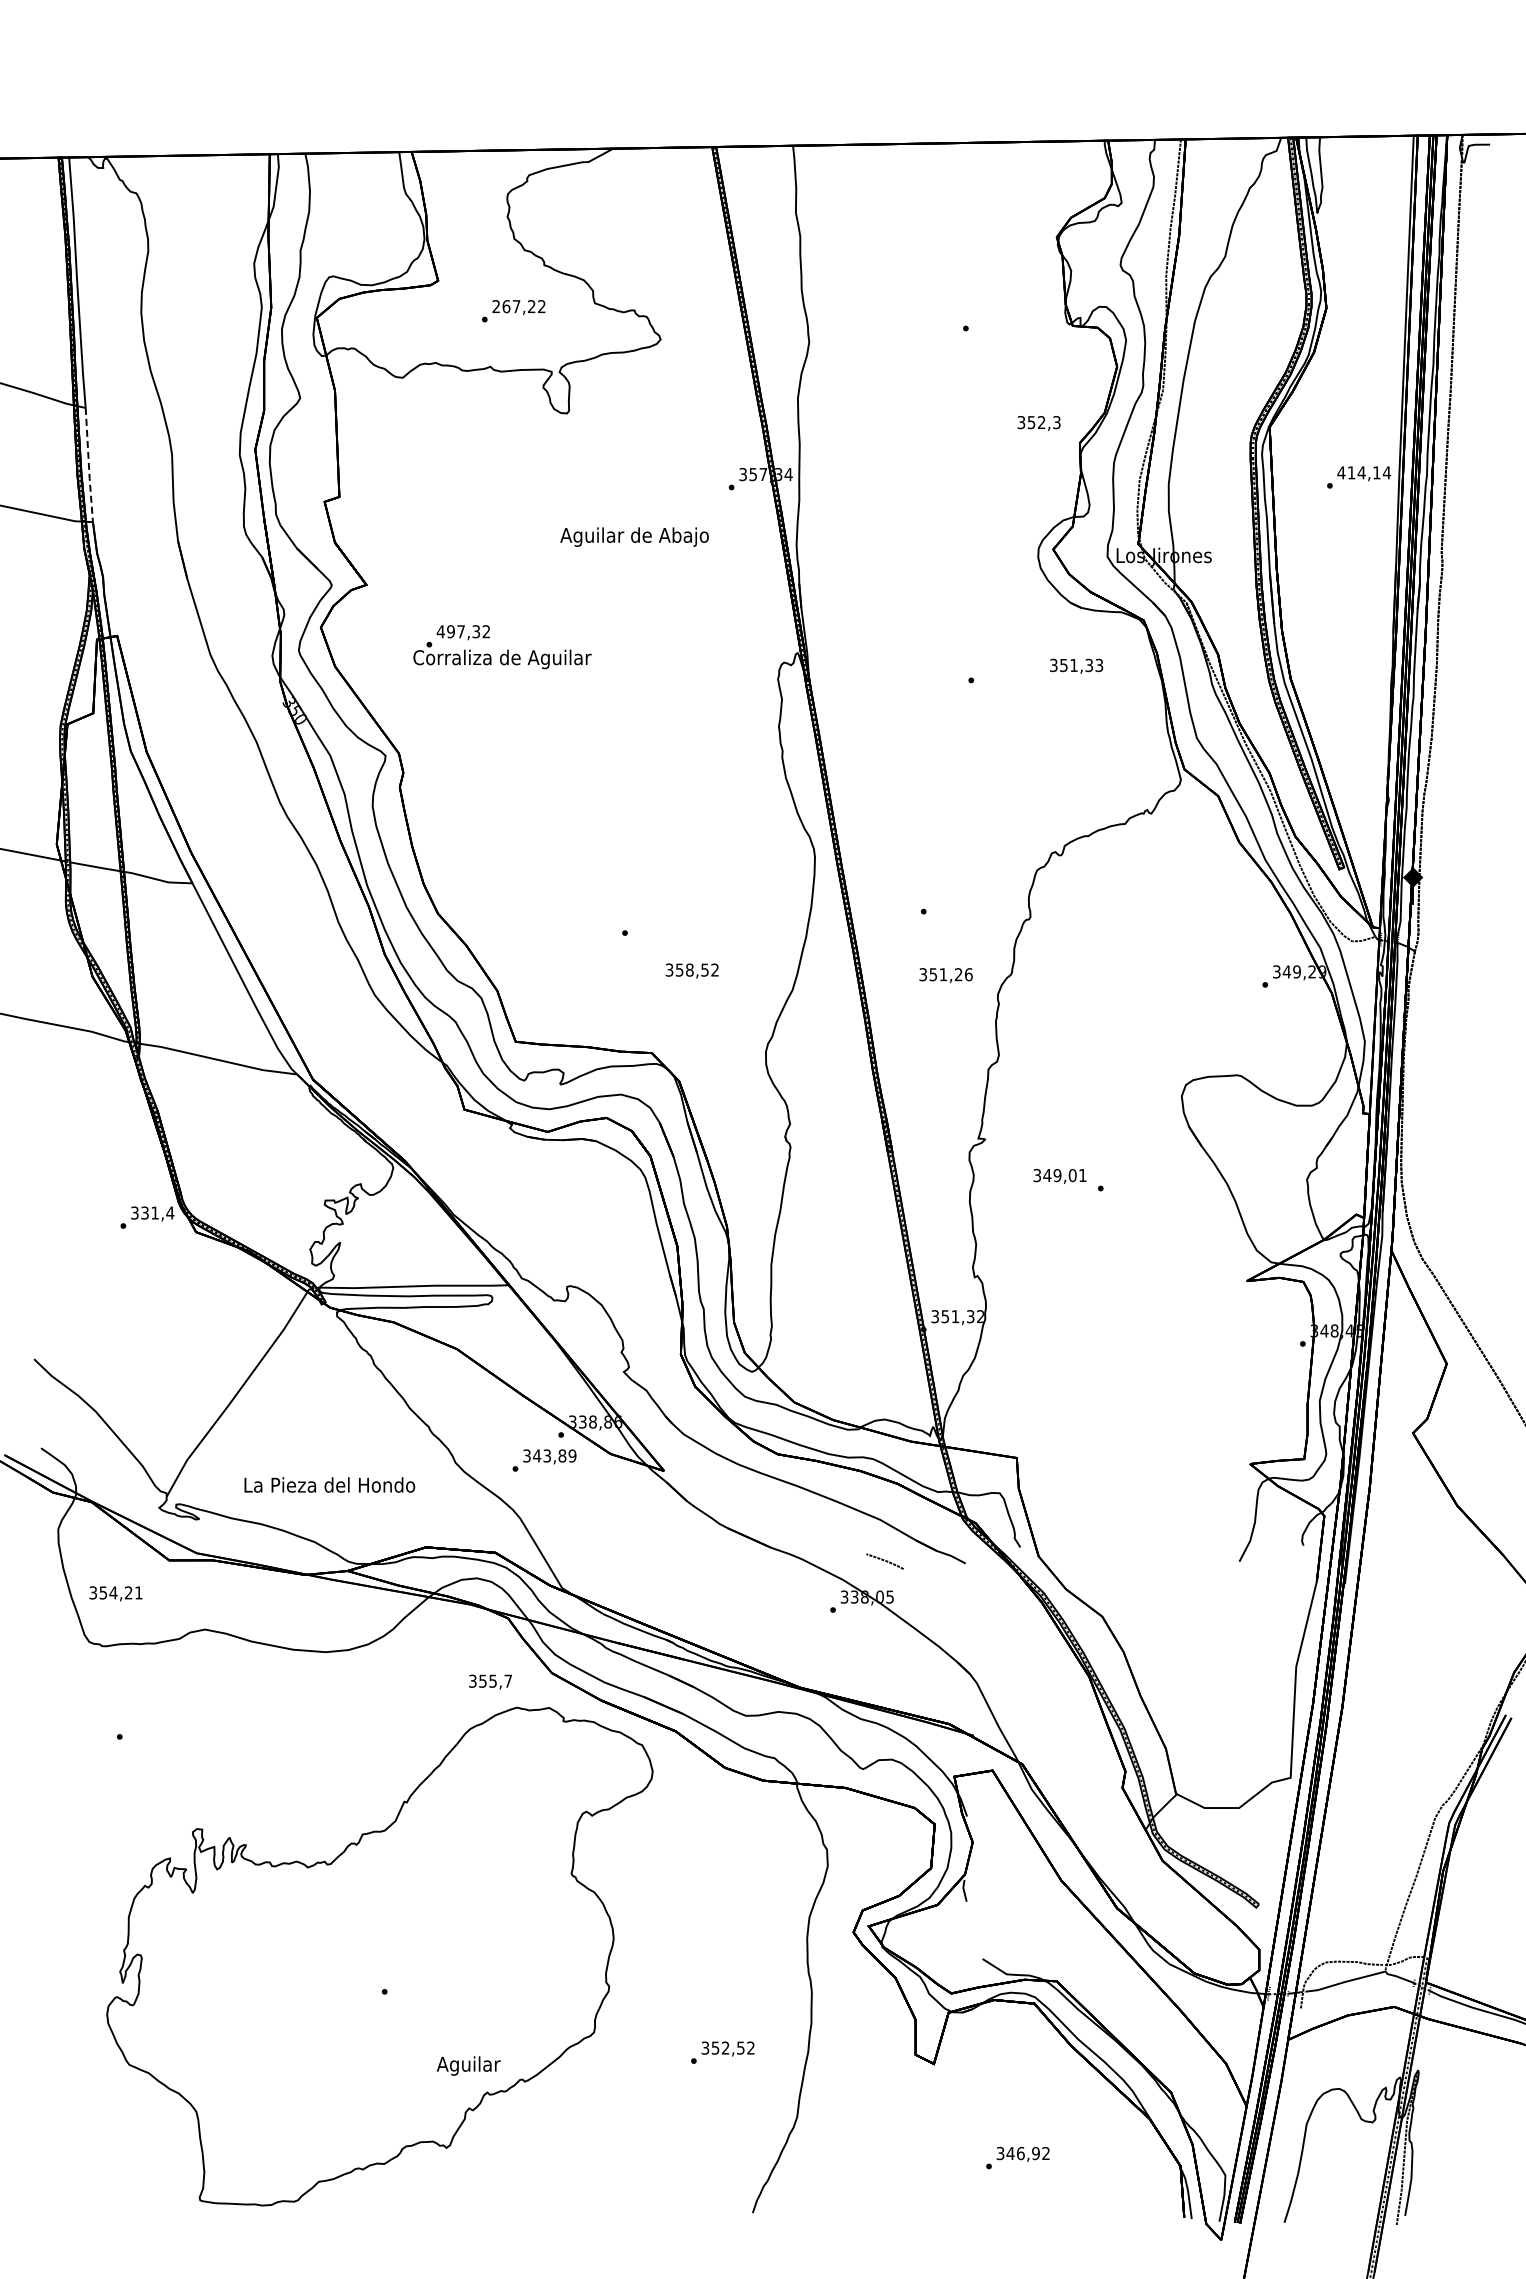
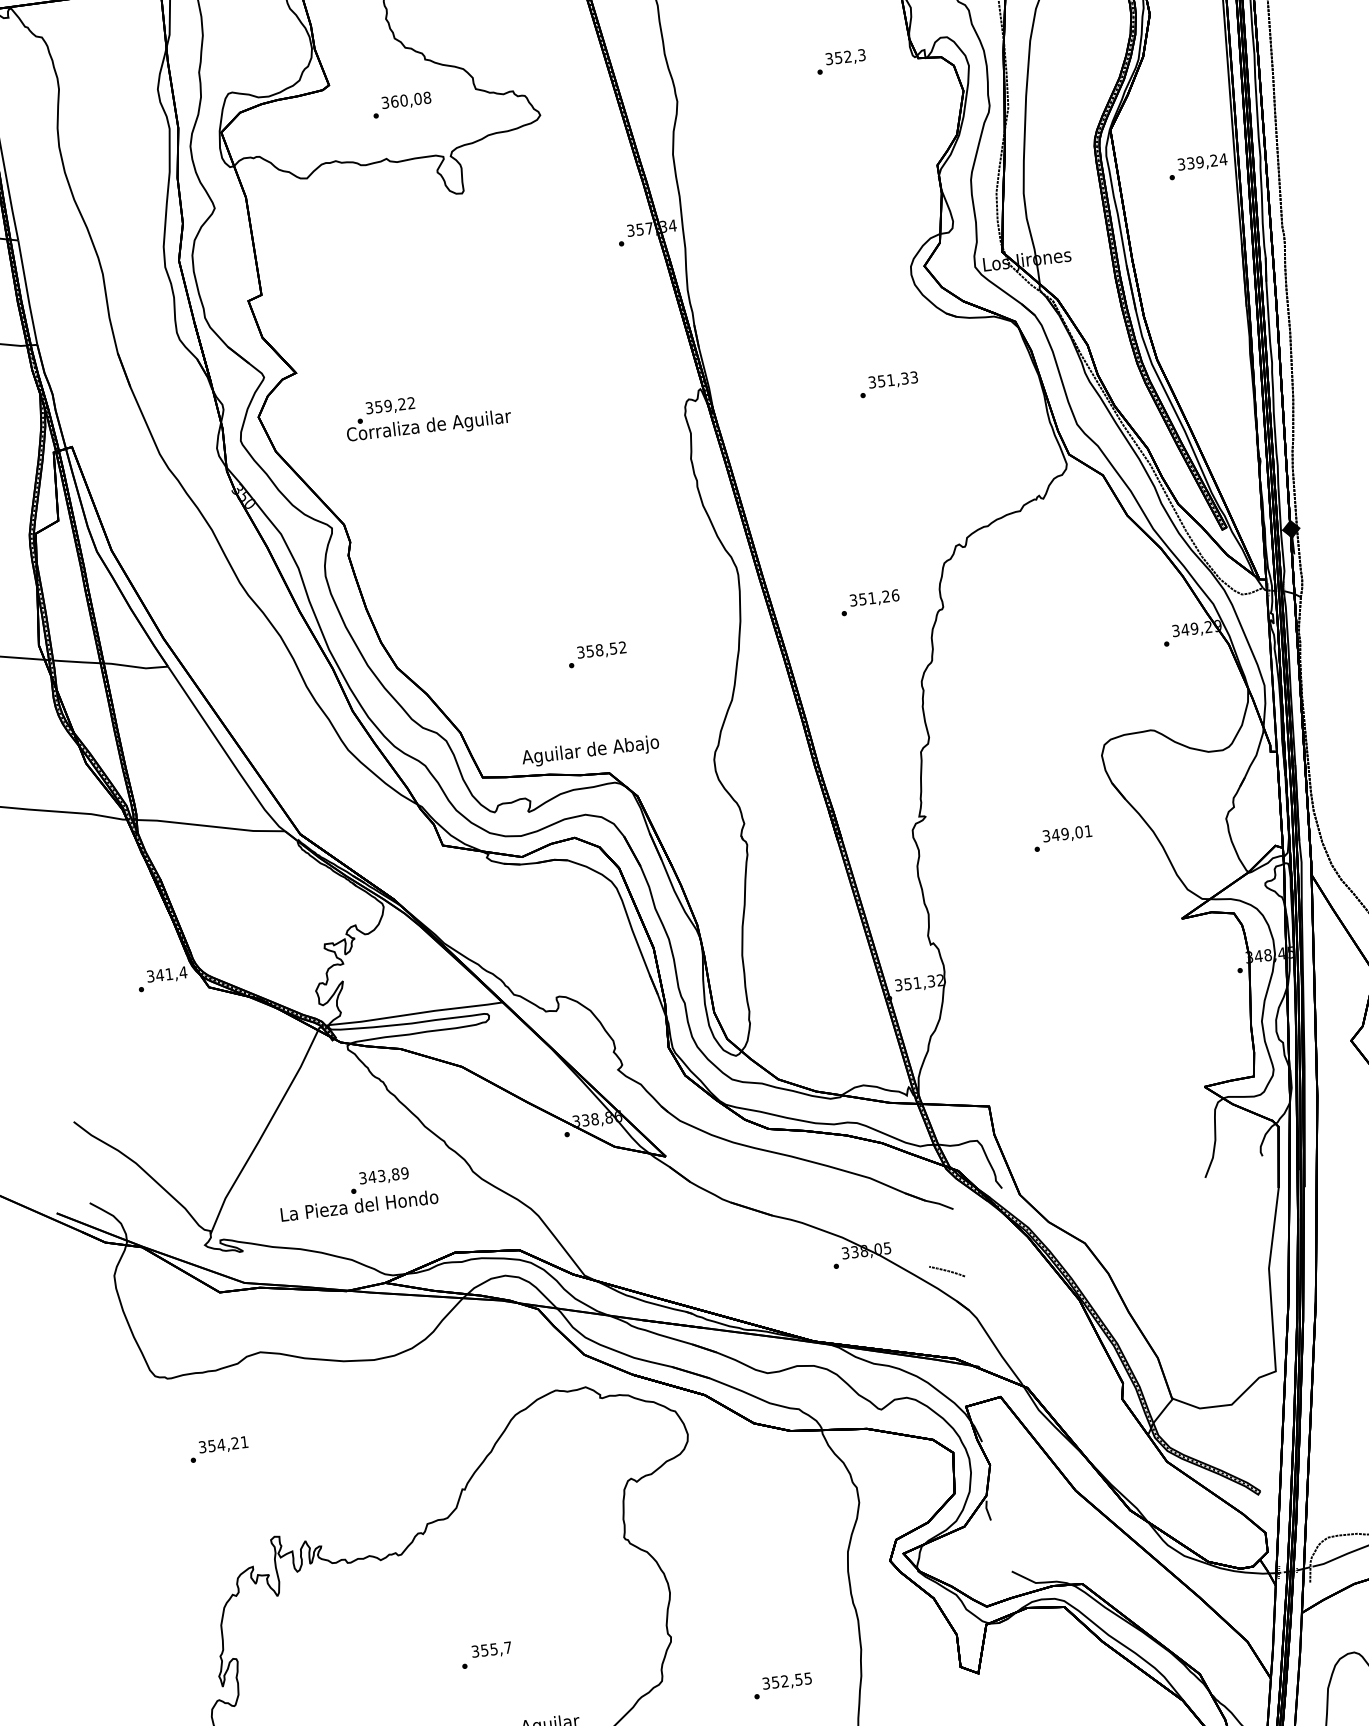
text: (518, 306) -> (405, 100), 267,22 -> 360,08
text: (1038, 423) -> (845, 58), moved
line: (88, 465) -> (27, 293), dashed -> solid
text: (1358, 472) -> (1197, 162), 414,14 -> 339,24
text: (634, 536) -> (590, 750), moved
text: (458, 631) -> (385, 405), 497,32 -> 359,22
text: (1076, 665) -> (893, 379), moved
text: (691, 970) -> (601, 650), moved
text: (945, 975) -> (874, 598), moved
text: (1059, 1176) -> (1067, 834), moved
text: (144, 1212) -> (159, 974), 331,4 -> 341,4
text: (544, 1460) -> (379, 1180), moved
curve: (884, 1560) -> (946, 1270), moved
text: (115, 1593) -> (223, 1445), moved
text: (490, 1681) -> (491, 1649), moved
text: (750, 2047) -> (807, 1678), 352,52 -> 352,55

